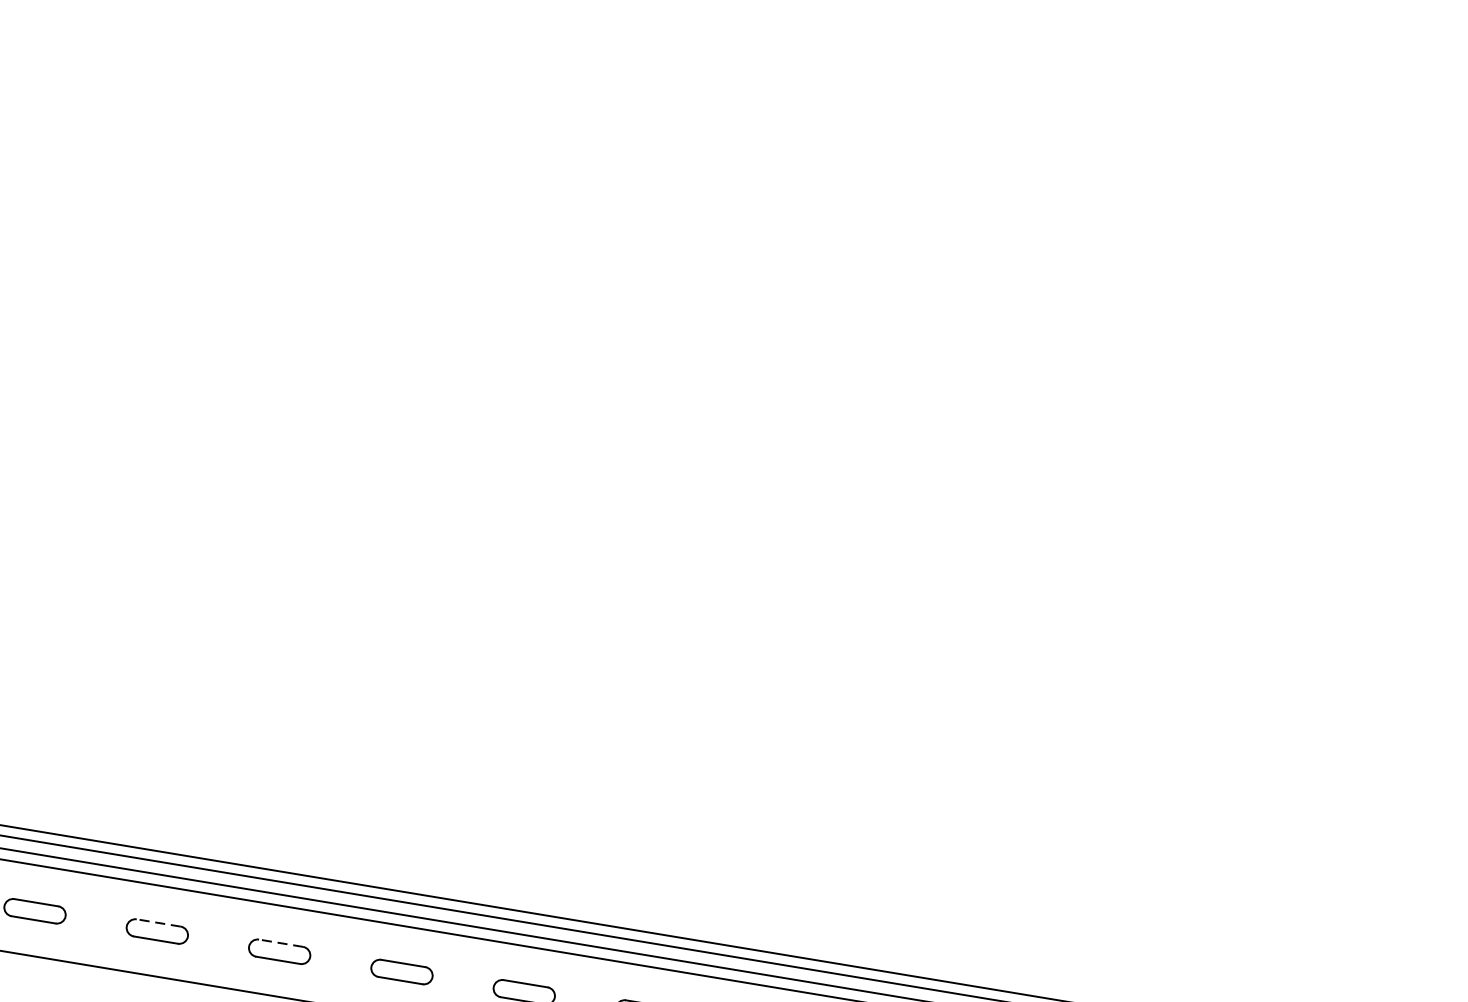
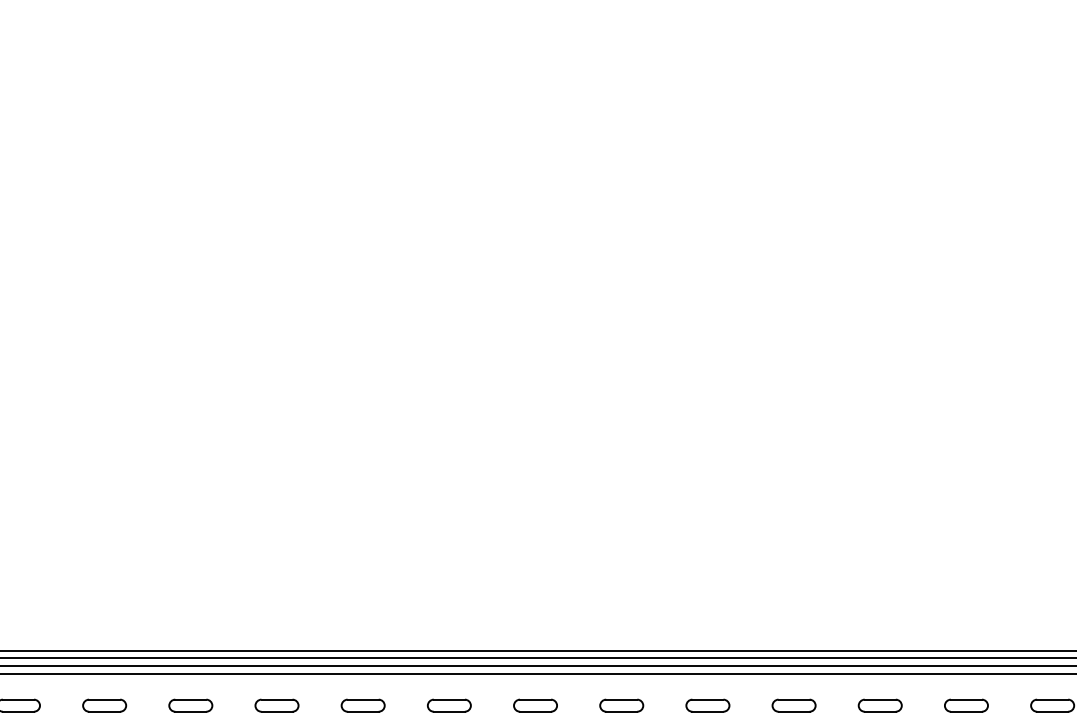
line: (159, 922) -> (277, 699), dashed -> solid
line: (281, 943) -> (363, 699), dashed -> solid

